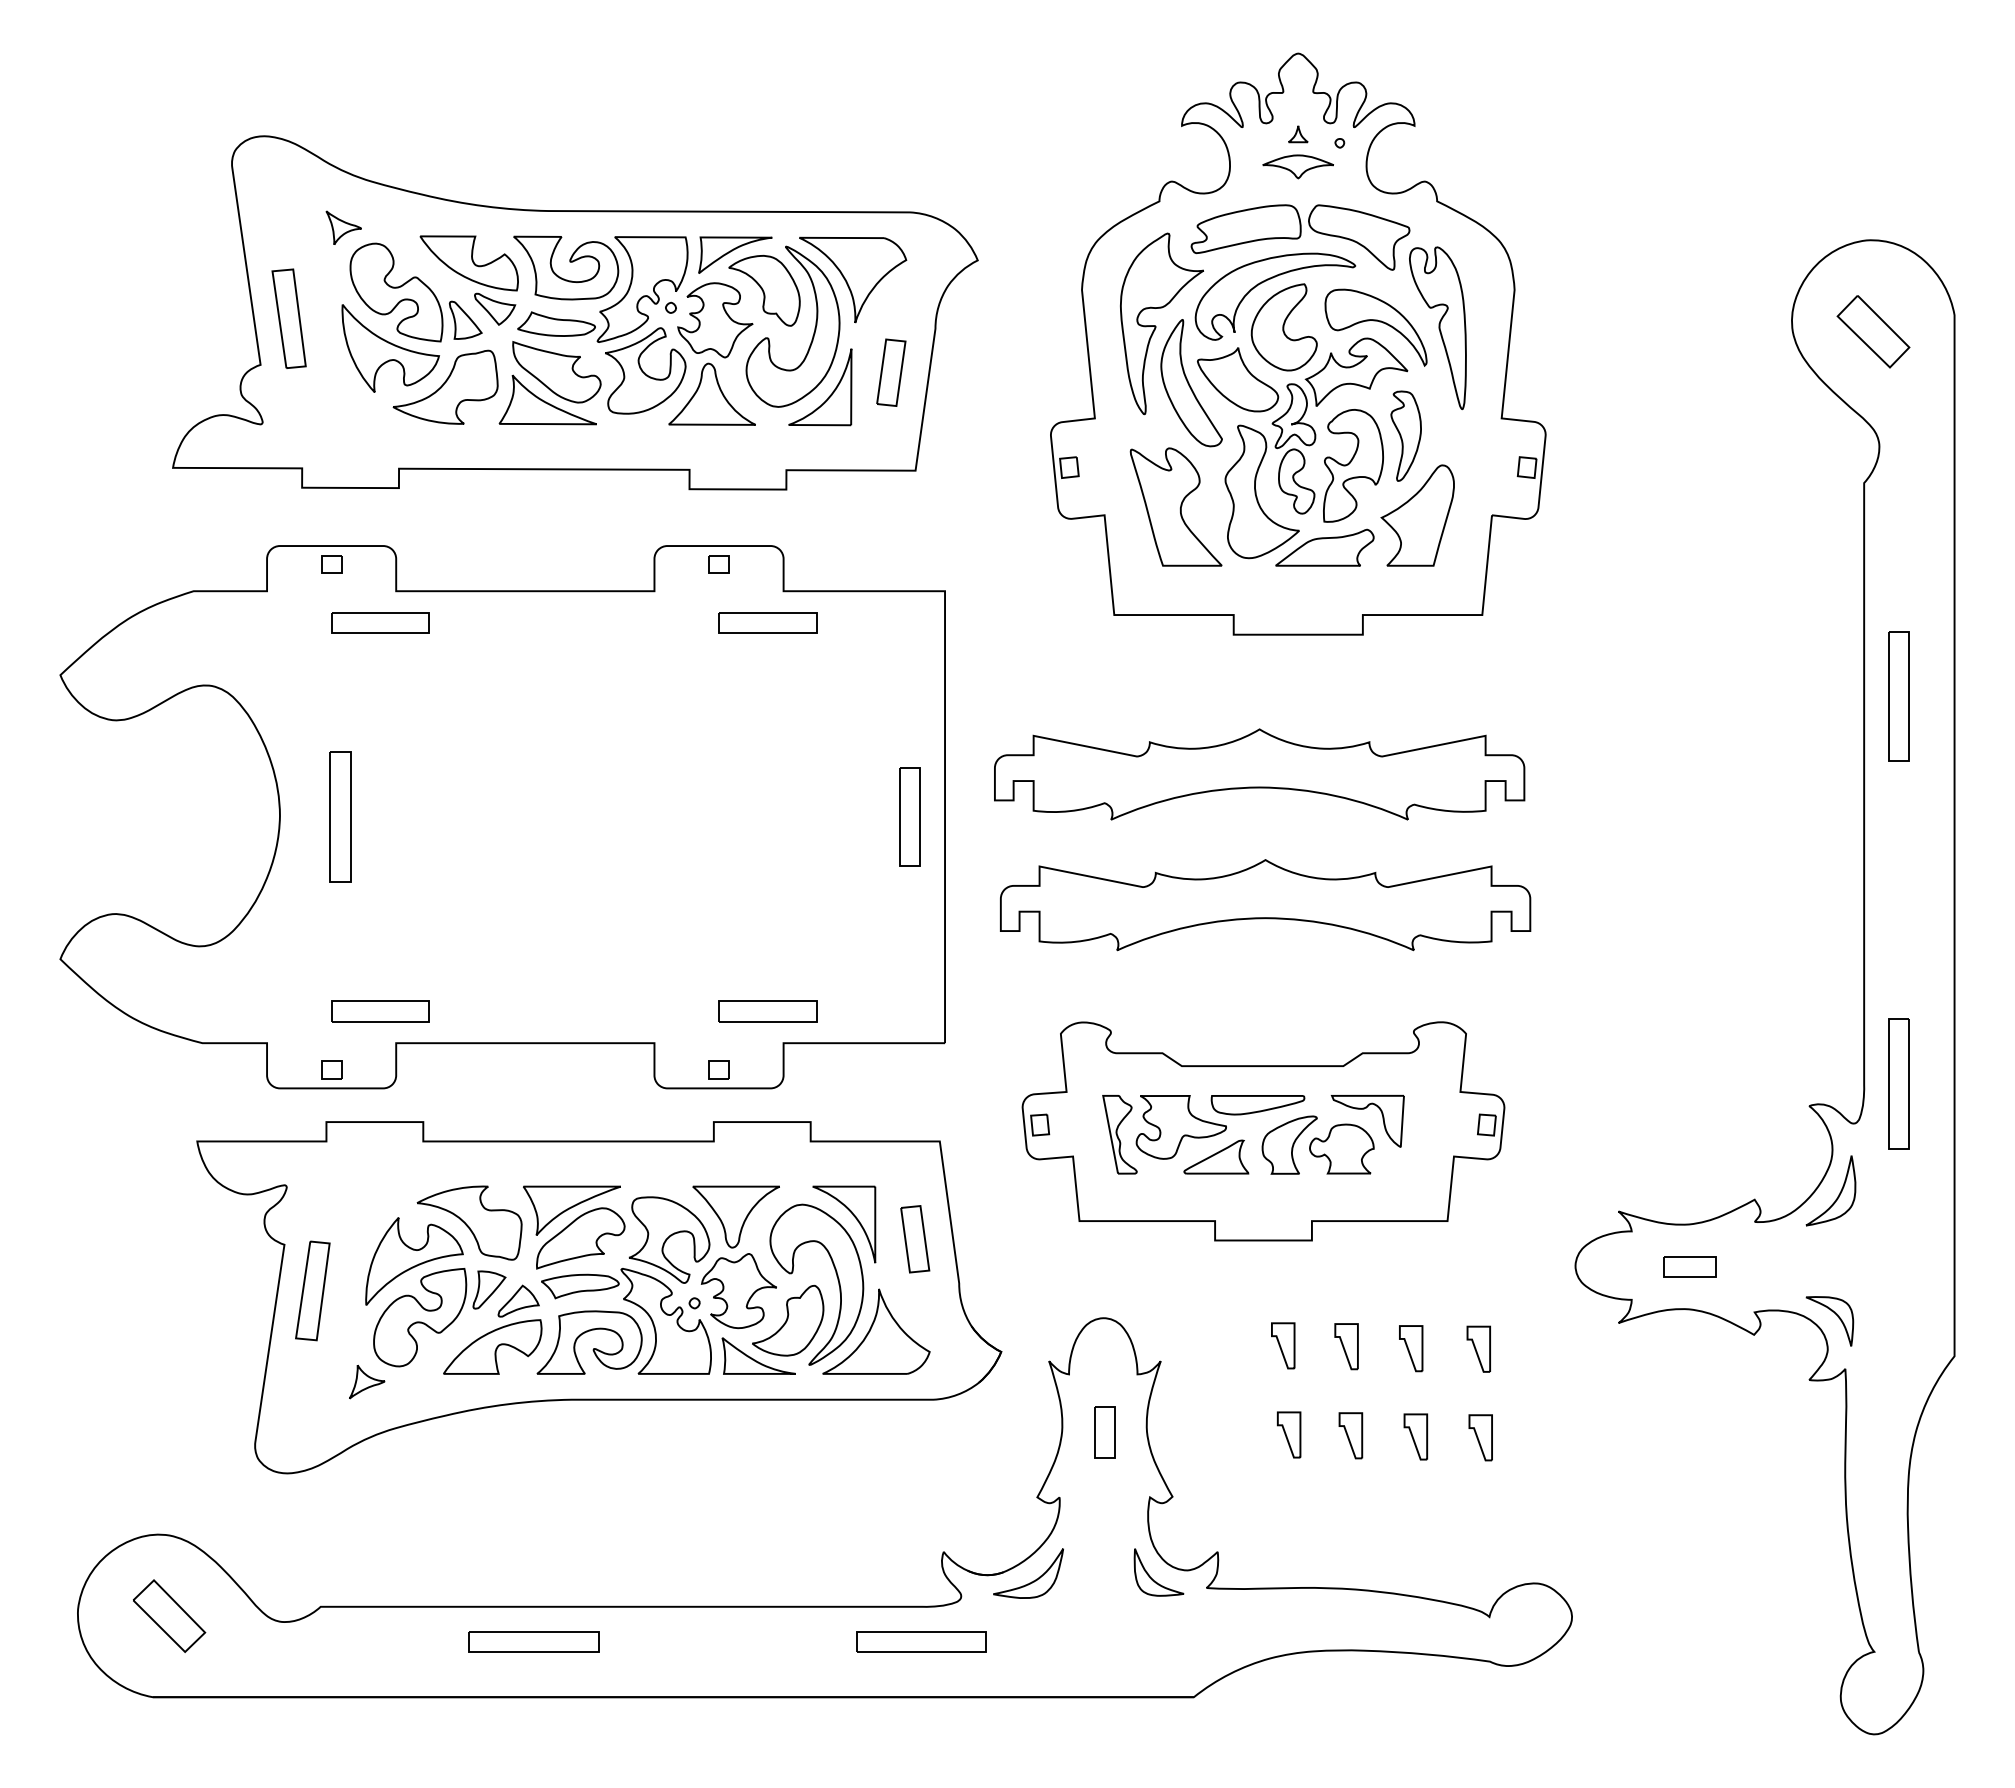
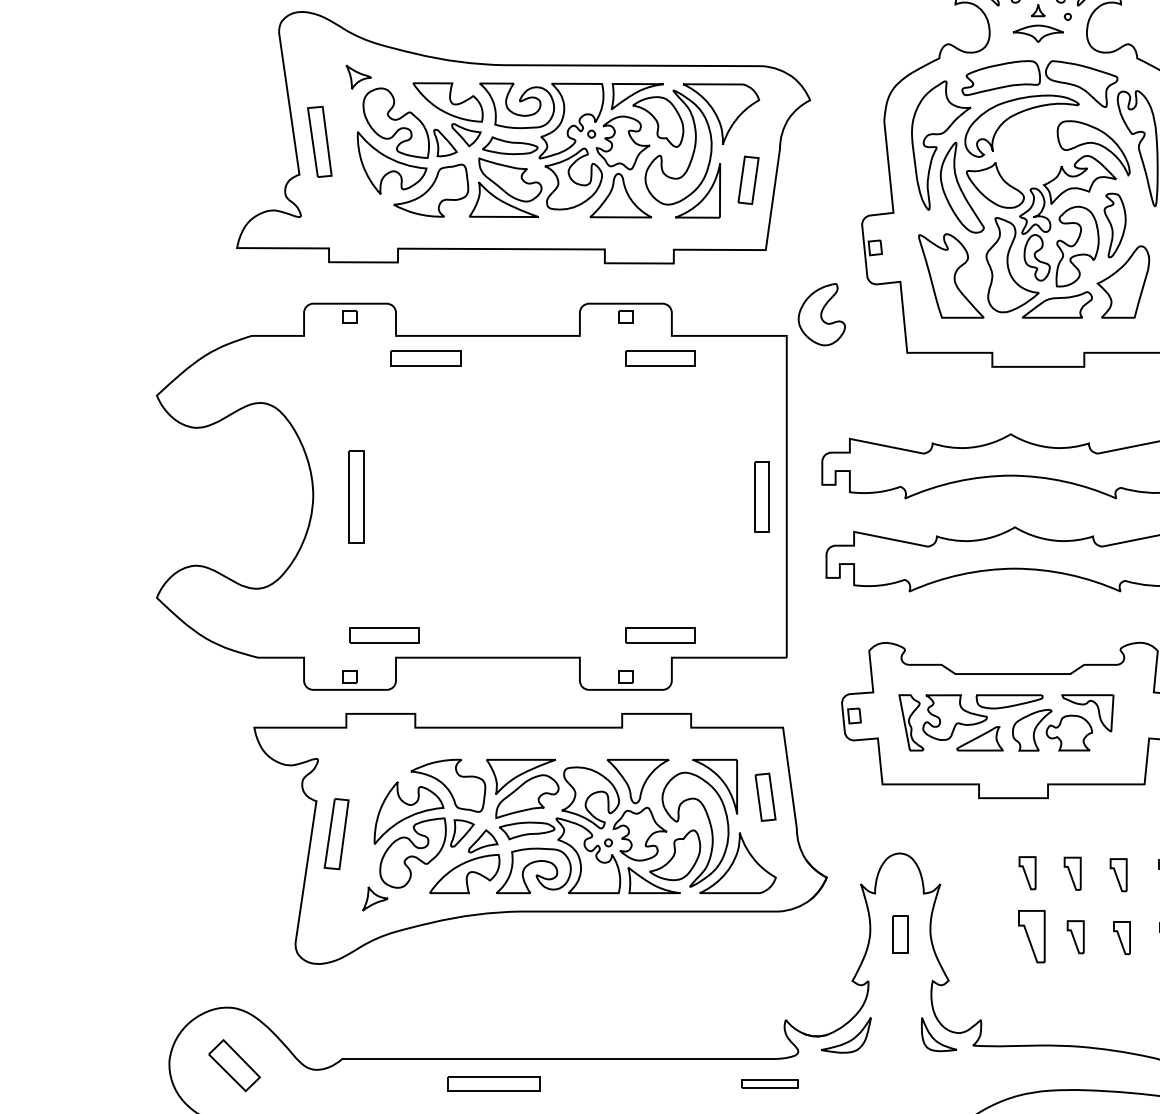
part: (1283, 327) -> (821, 314), moved
part: (380, 622) -> (426, 358), moved
part: (1288, 1434) -> (1031, 936), size x1.6
part: (921, 1641) -> (770, 1083), size x0.6

